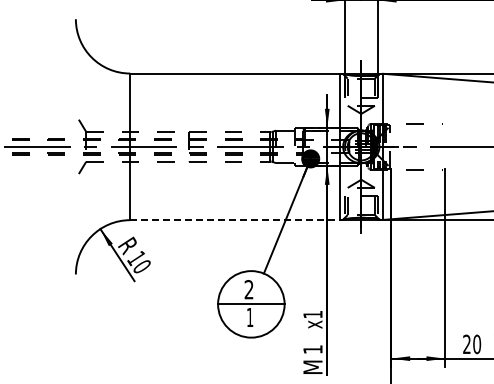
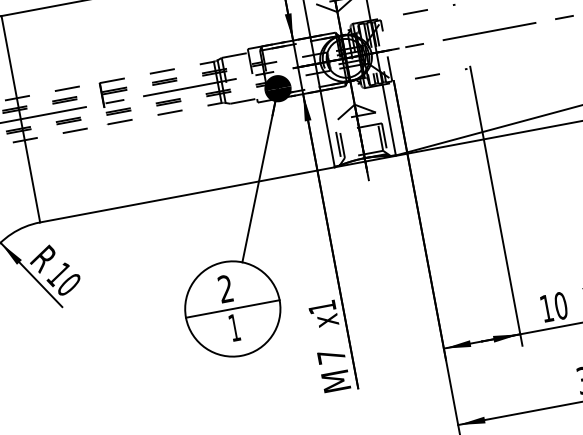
line: (234, 220) -> (187, 195), dashed -> solid
text: (466, 343) -> (545, 307), 20 -> 10
text: (312, 349) -> (330, 356), 1 -> 7

